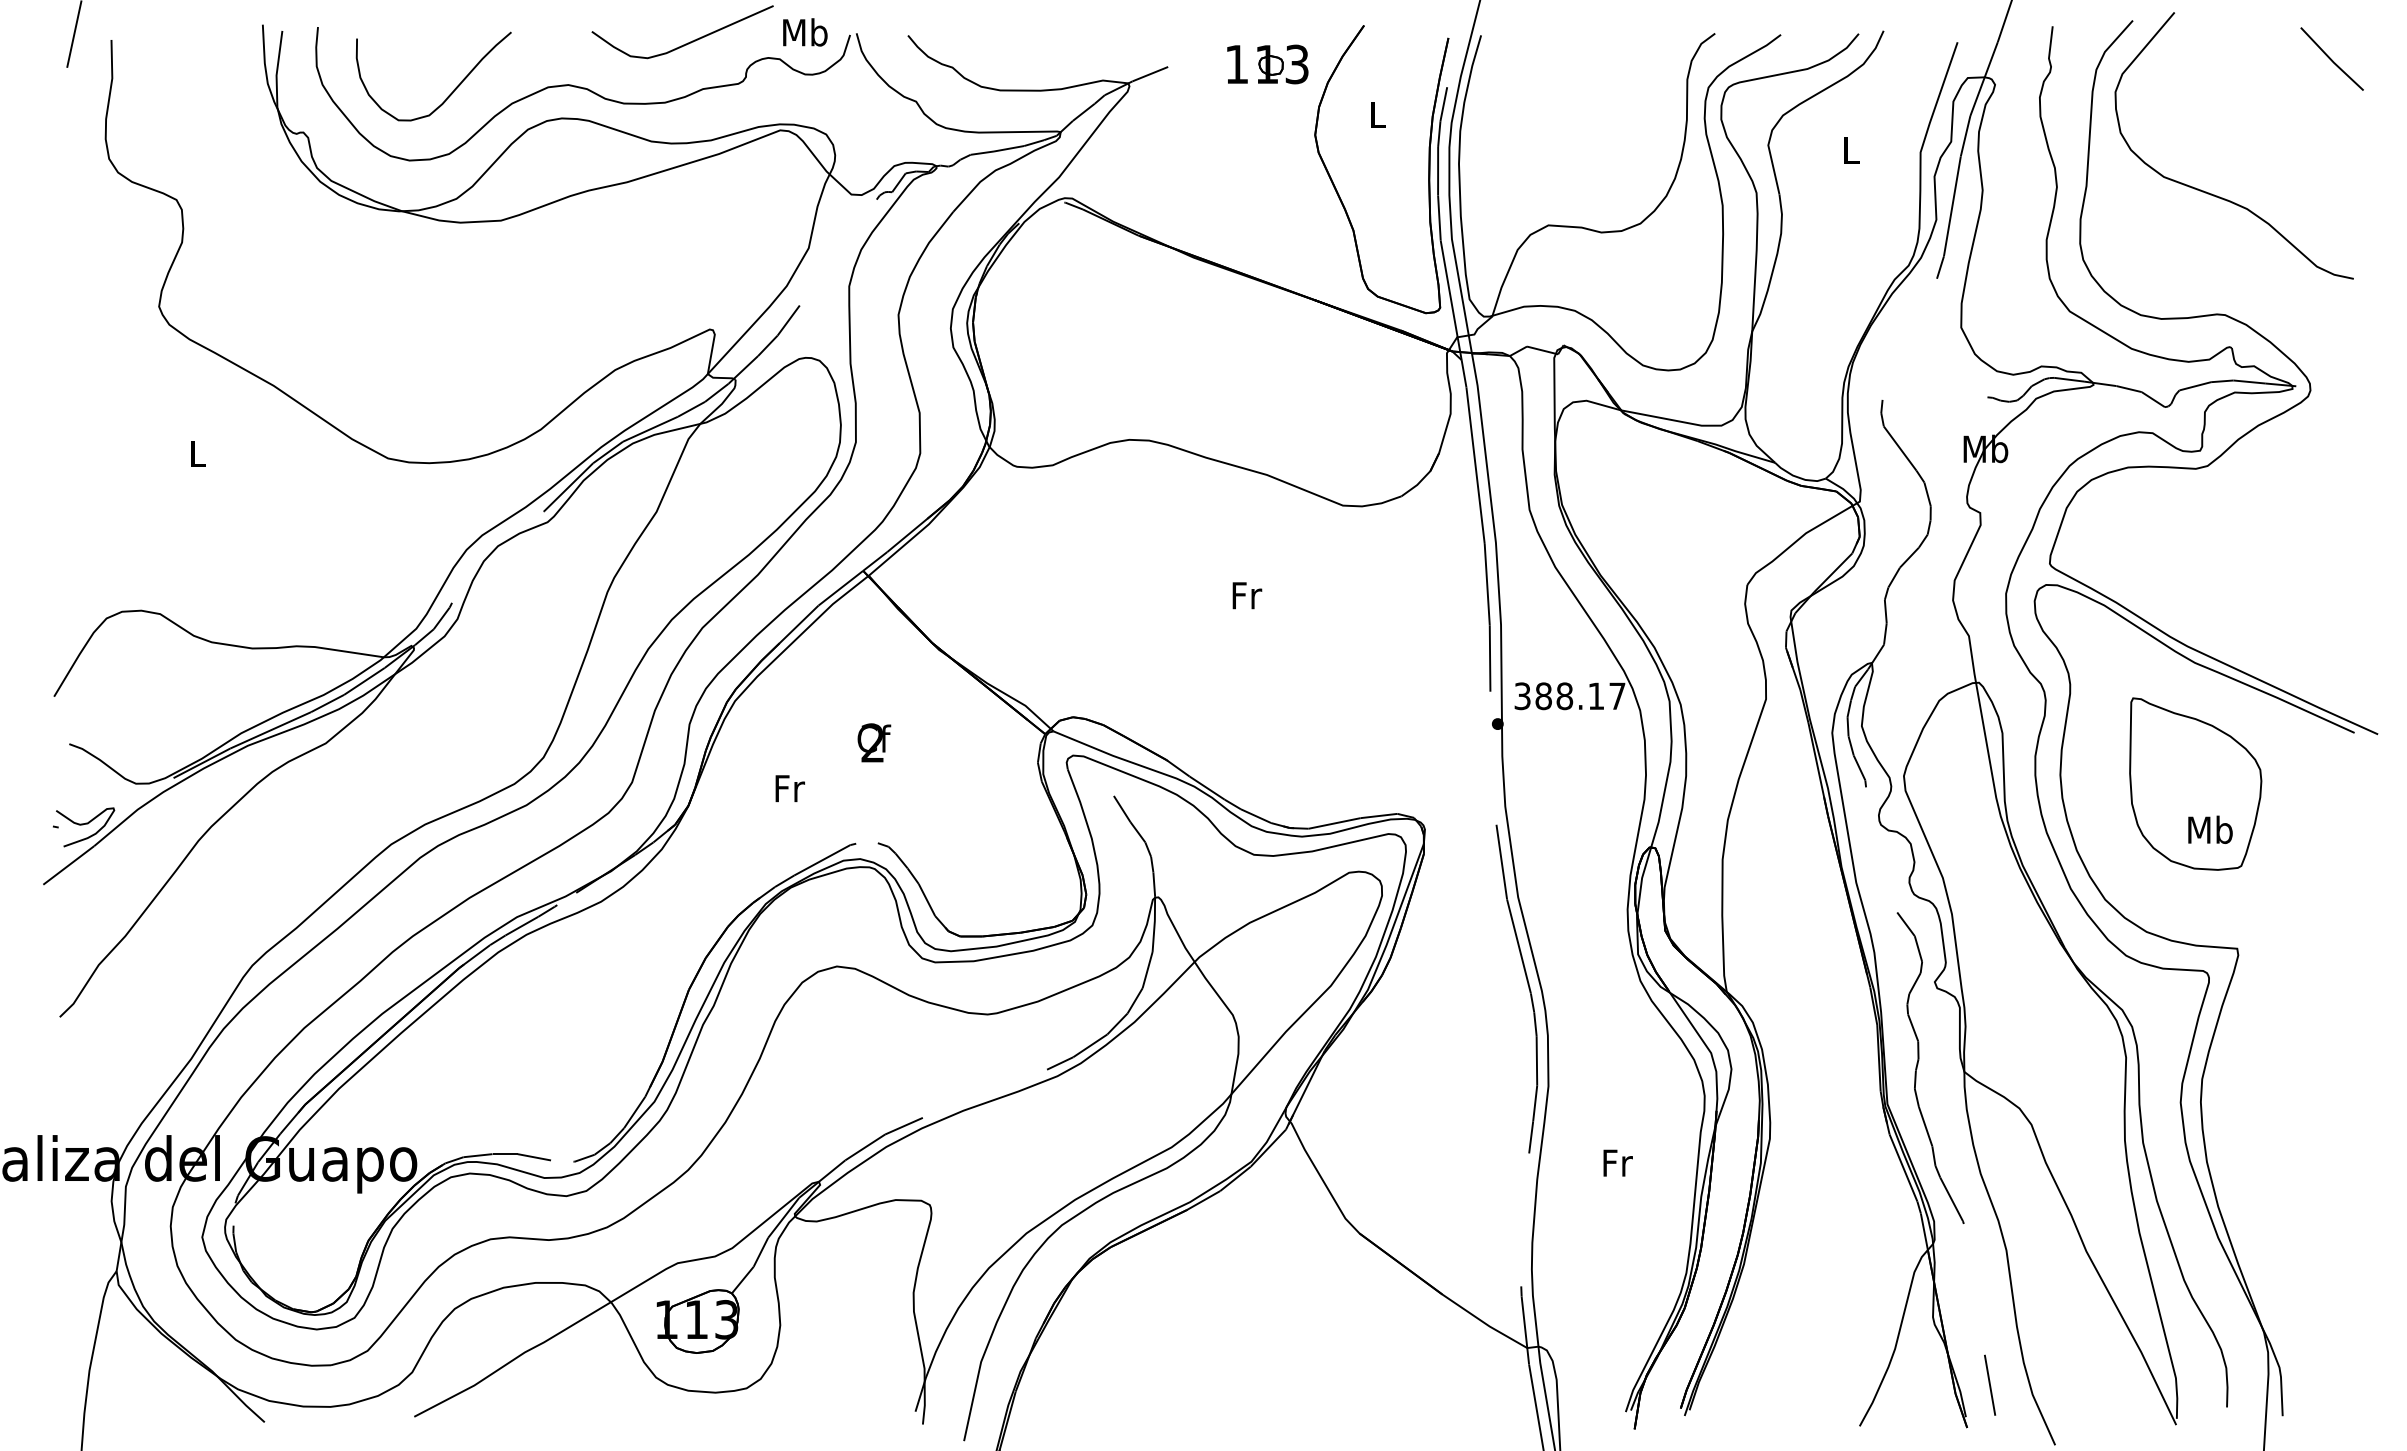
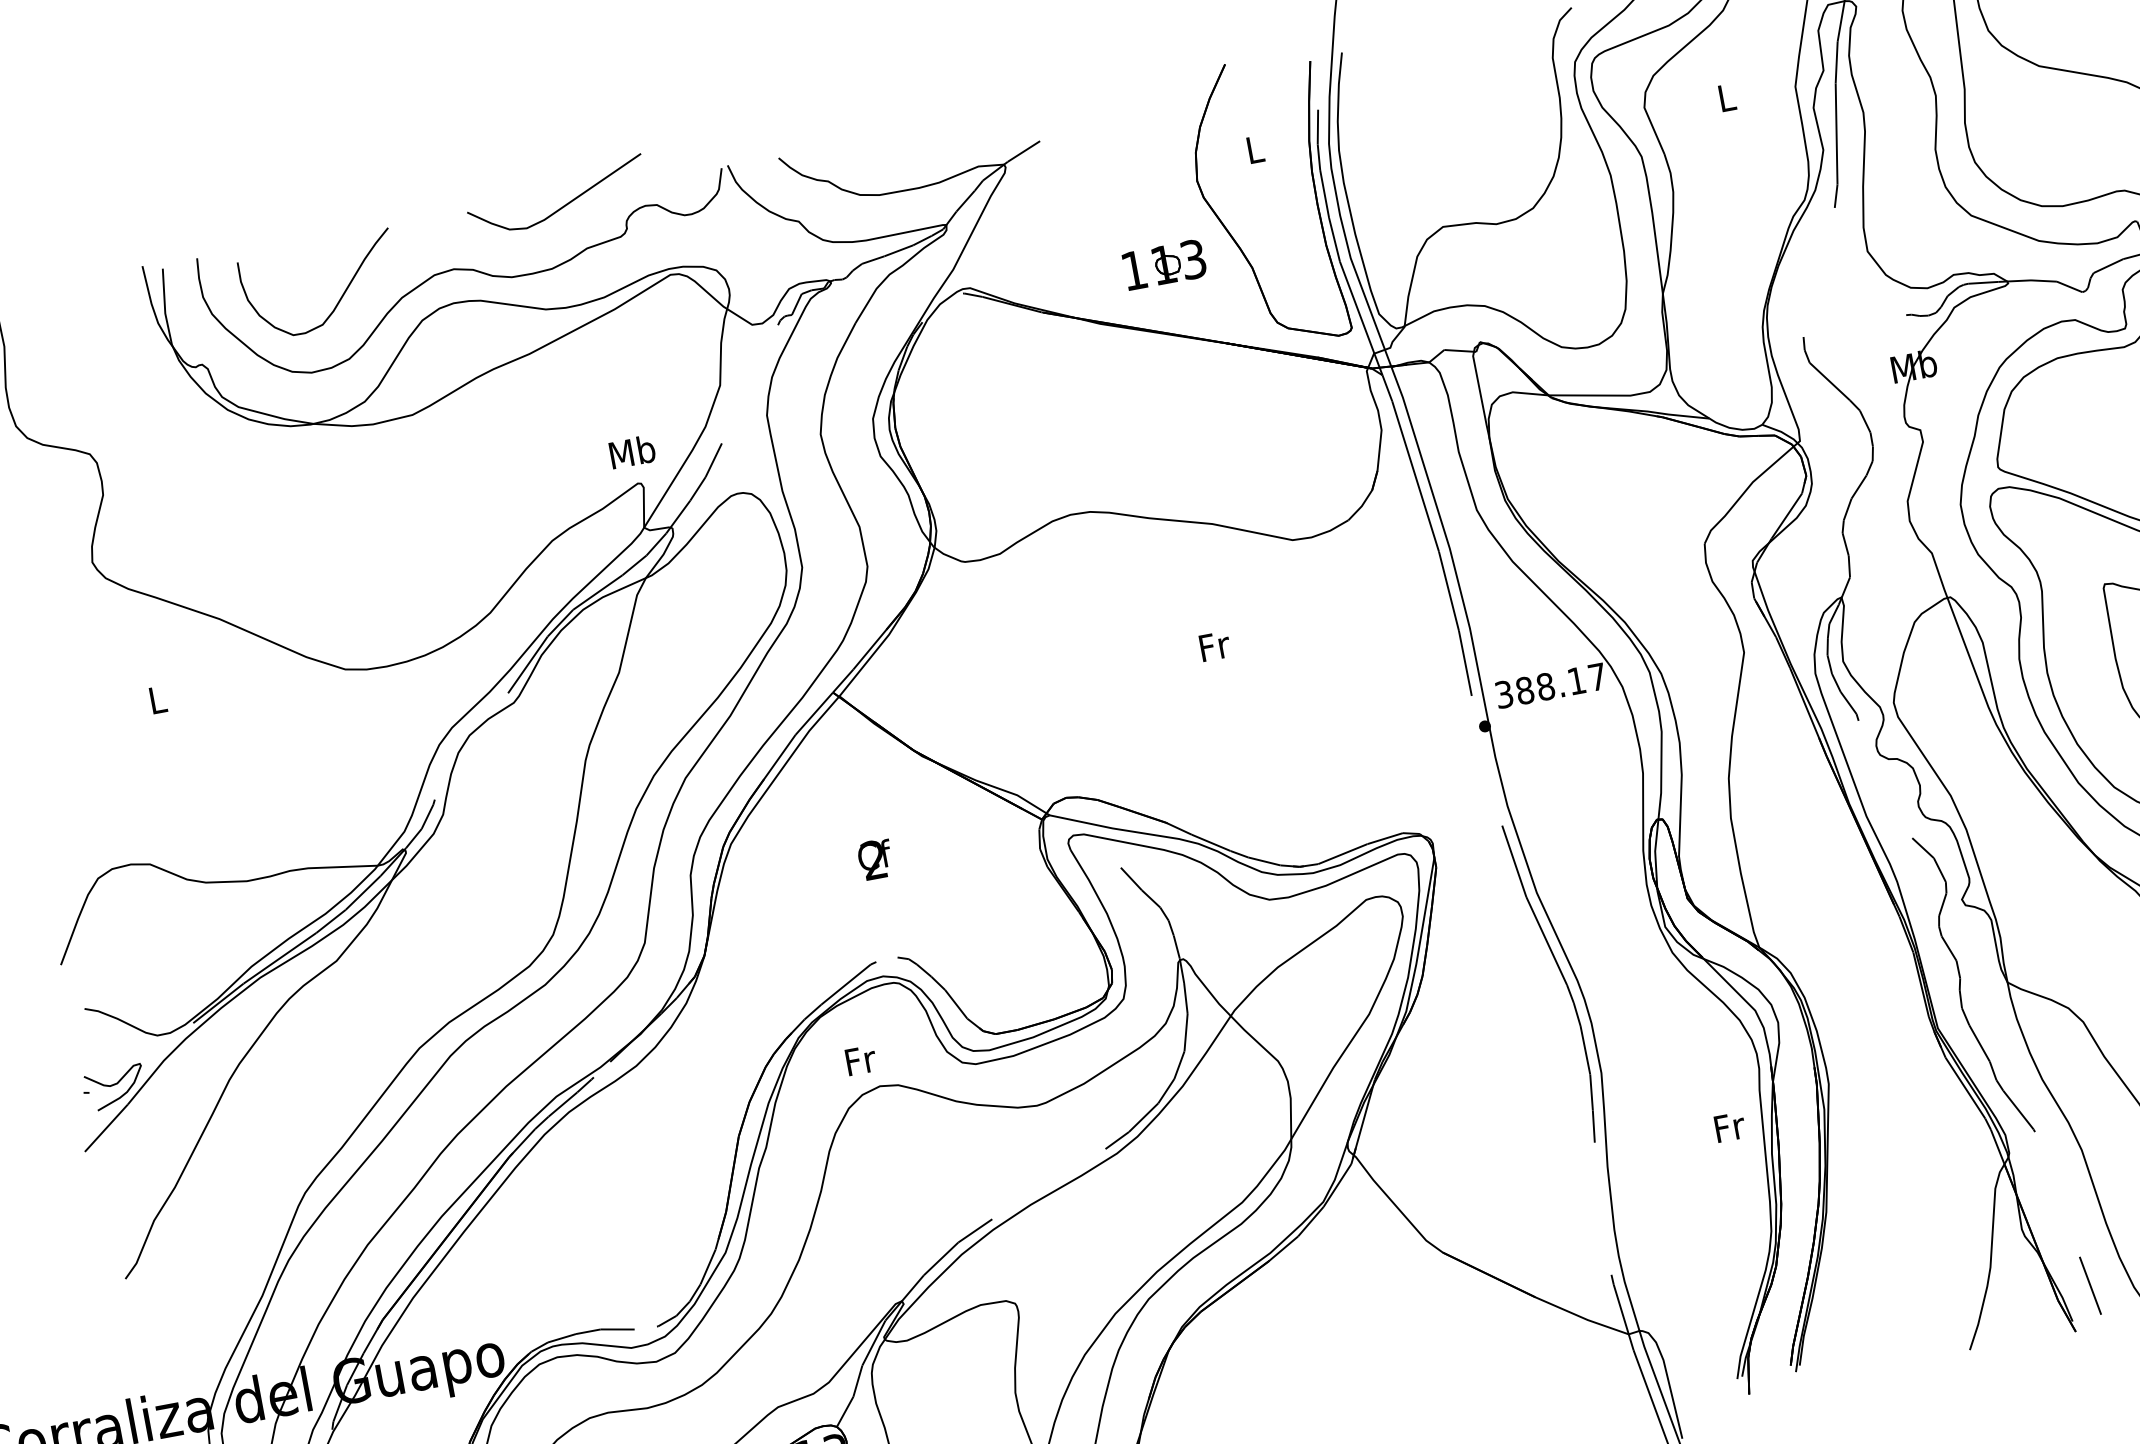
text: (805, 32) -> (632, 451), moved
part: (1267, 64) -> (1164, 264), moved
text: (789, 788) -> (860, 1060), moved
text: (1617, 1162) -> (1729, 1126), moved

